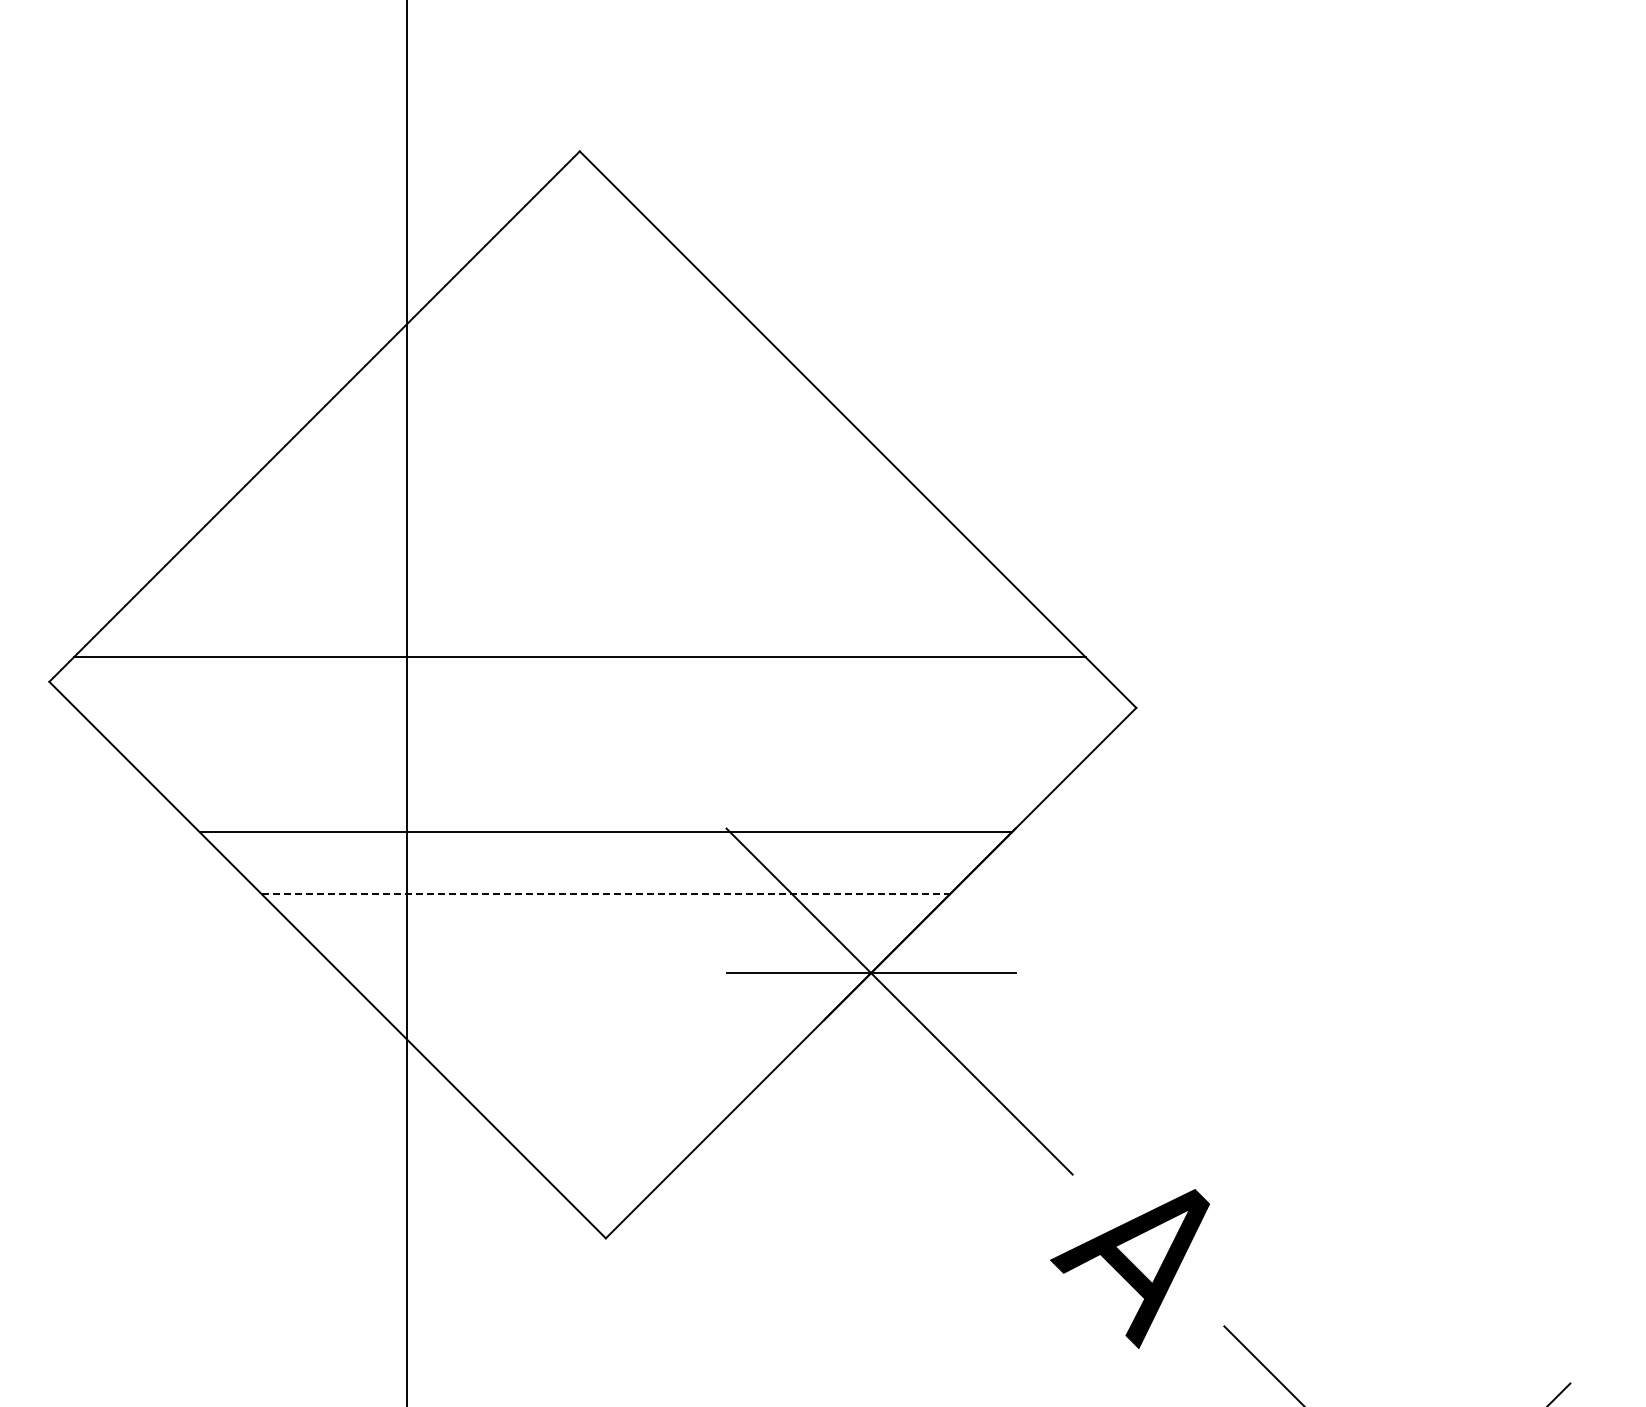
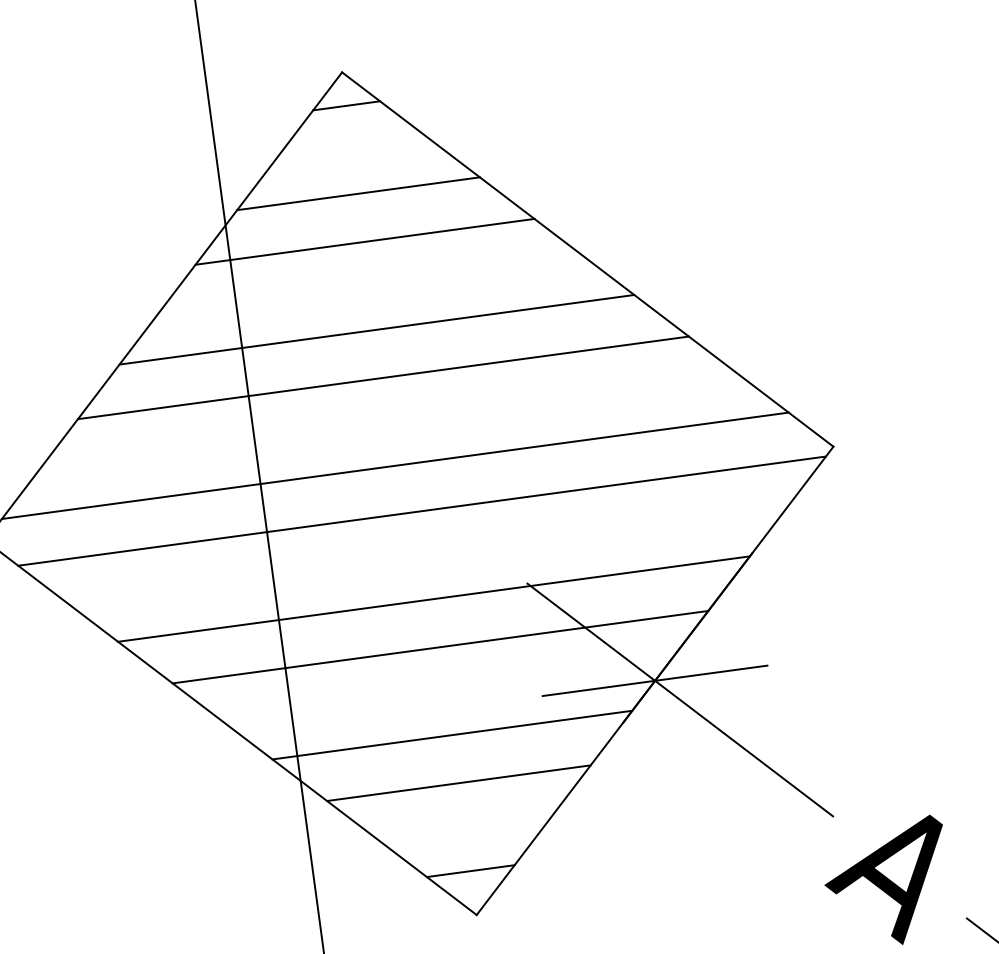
line: (579, 194) -> (346, 105), added
line: (579, 307) -> (358, 193), added
line: (579, 369) -> (364, 242), added
line: (579, 482) -> (376, 329), added
line: (579, 544) -> (383, 378), added
line: (605, 719) -> (421, 511), added
line: (606, 893) -> (440, 646), dashed -> solid
line: (605, 1007) -> (452, 735), added
line: (605, 1068) -> (458, 782), added
line: (605, 1181) -> (470, 870), added

